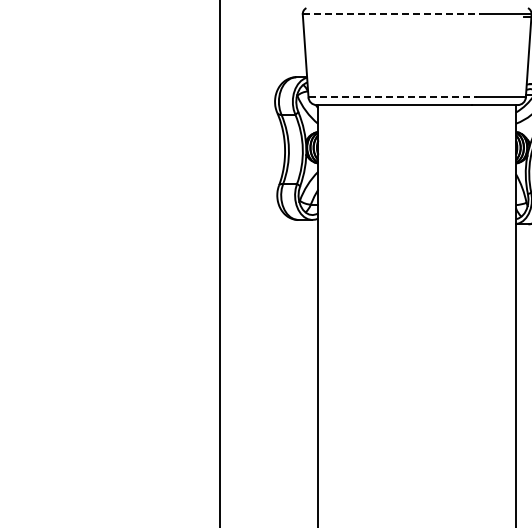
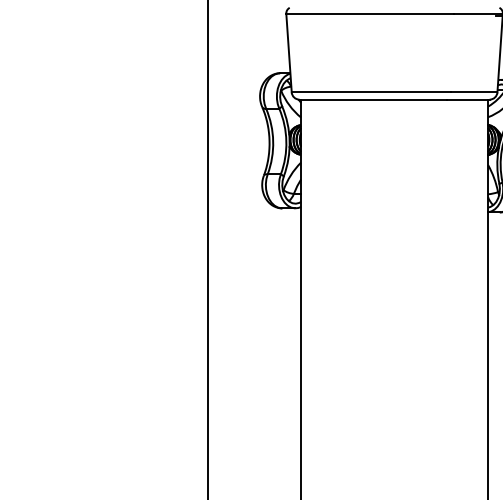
line: (391, 14) -> (370, 13), dashed -> solid
line: (393, 97) -> (372, 92), dashed -> solid

